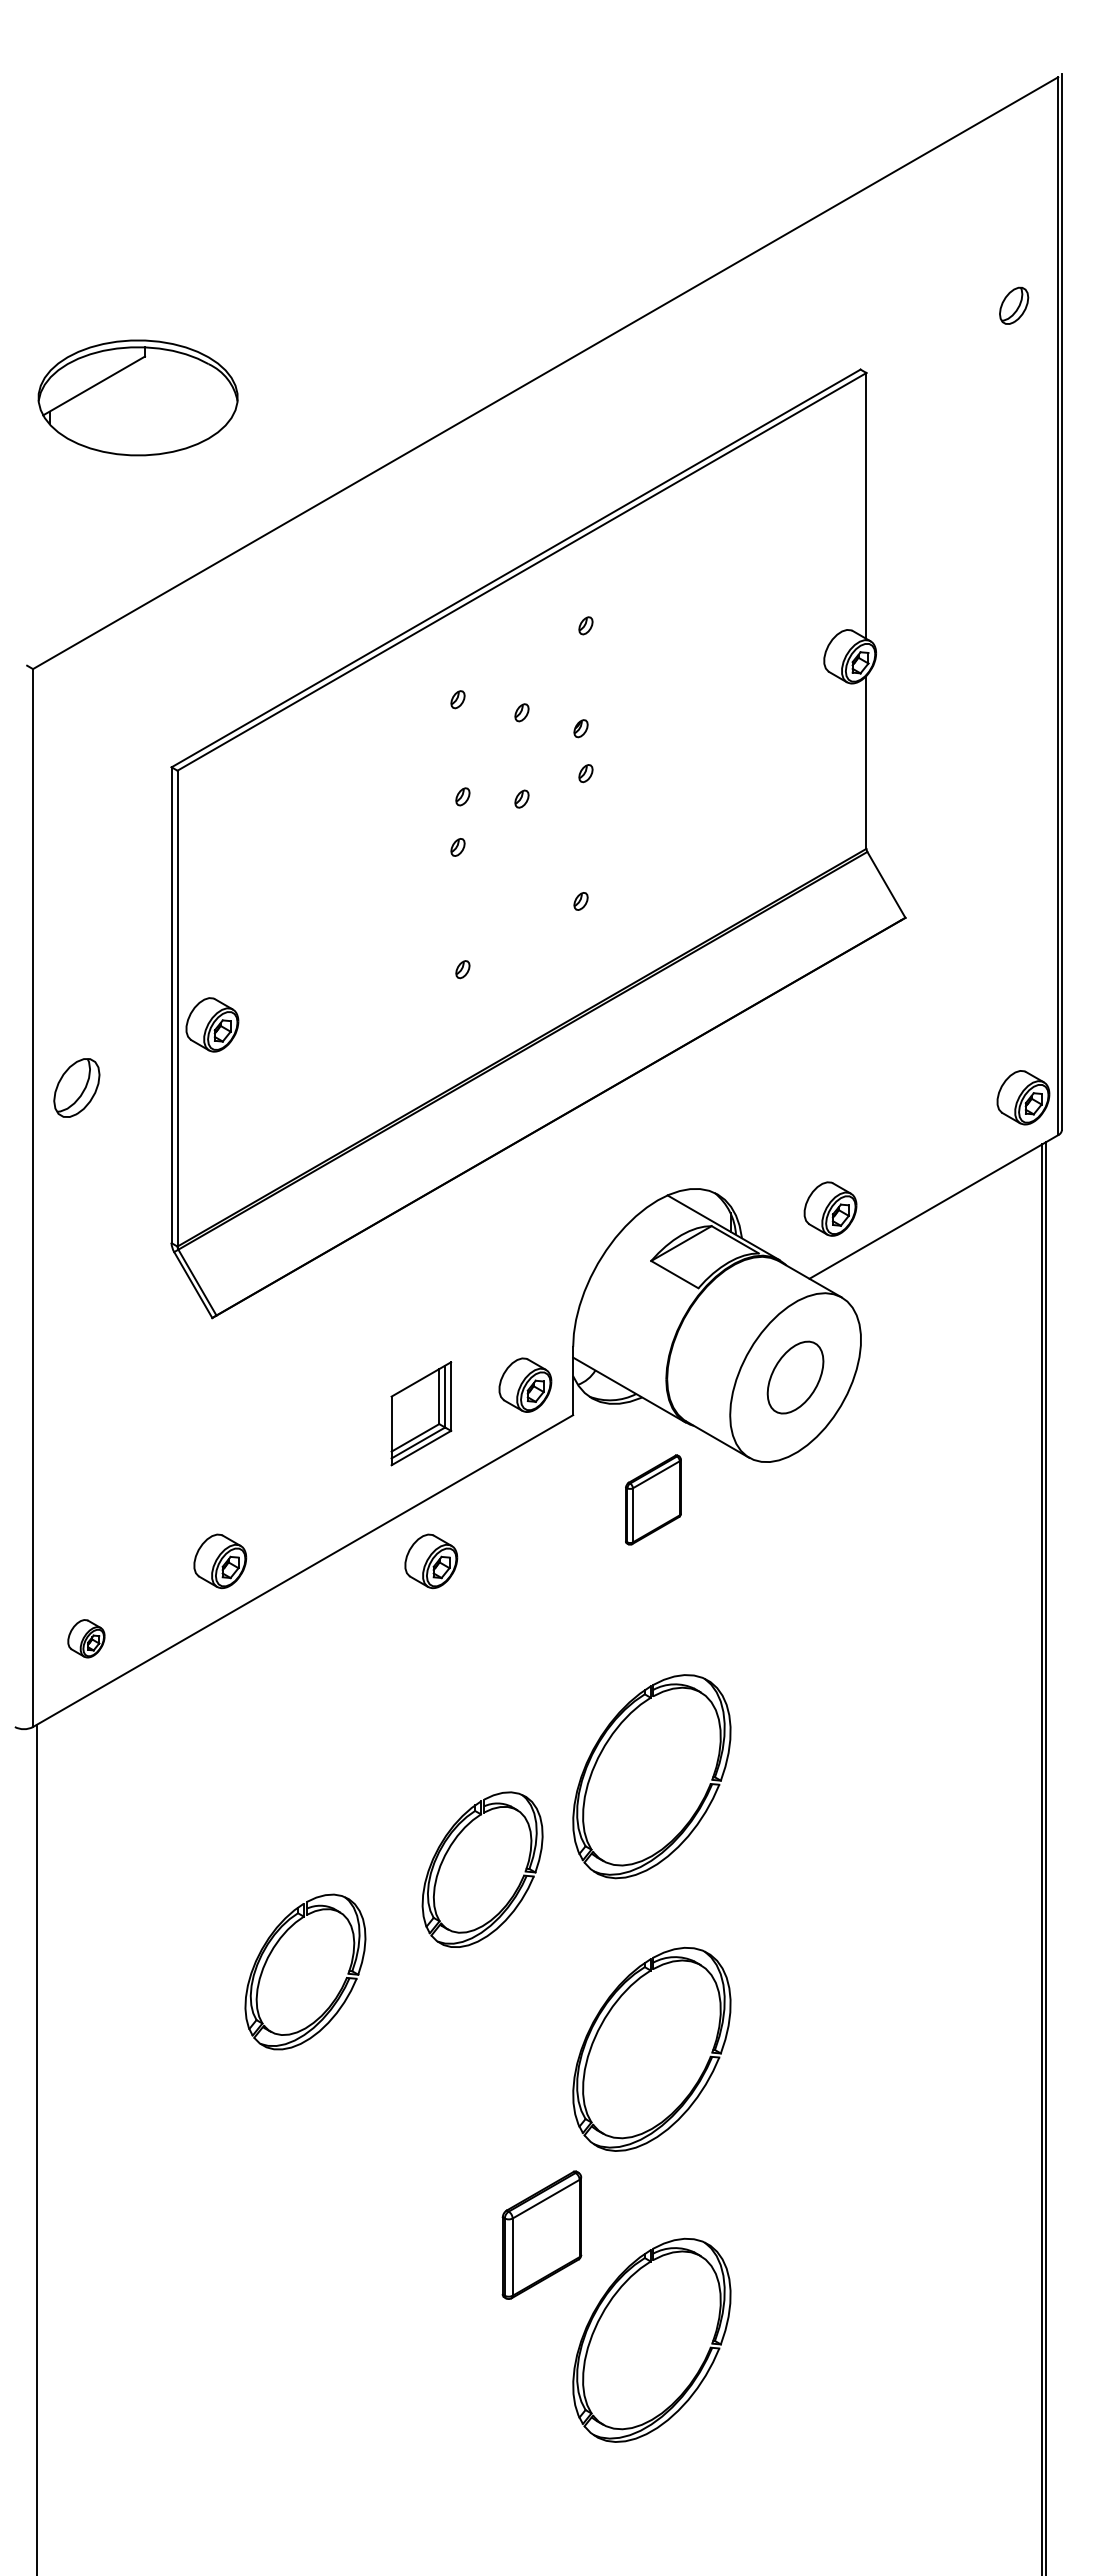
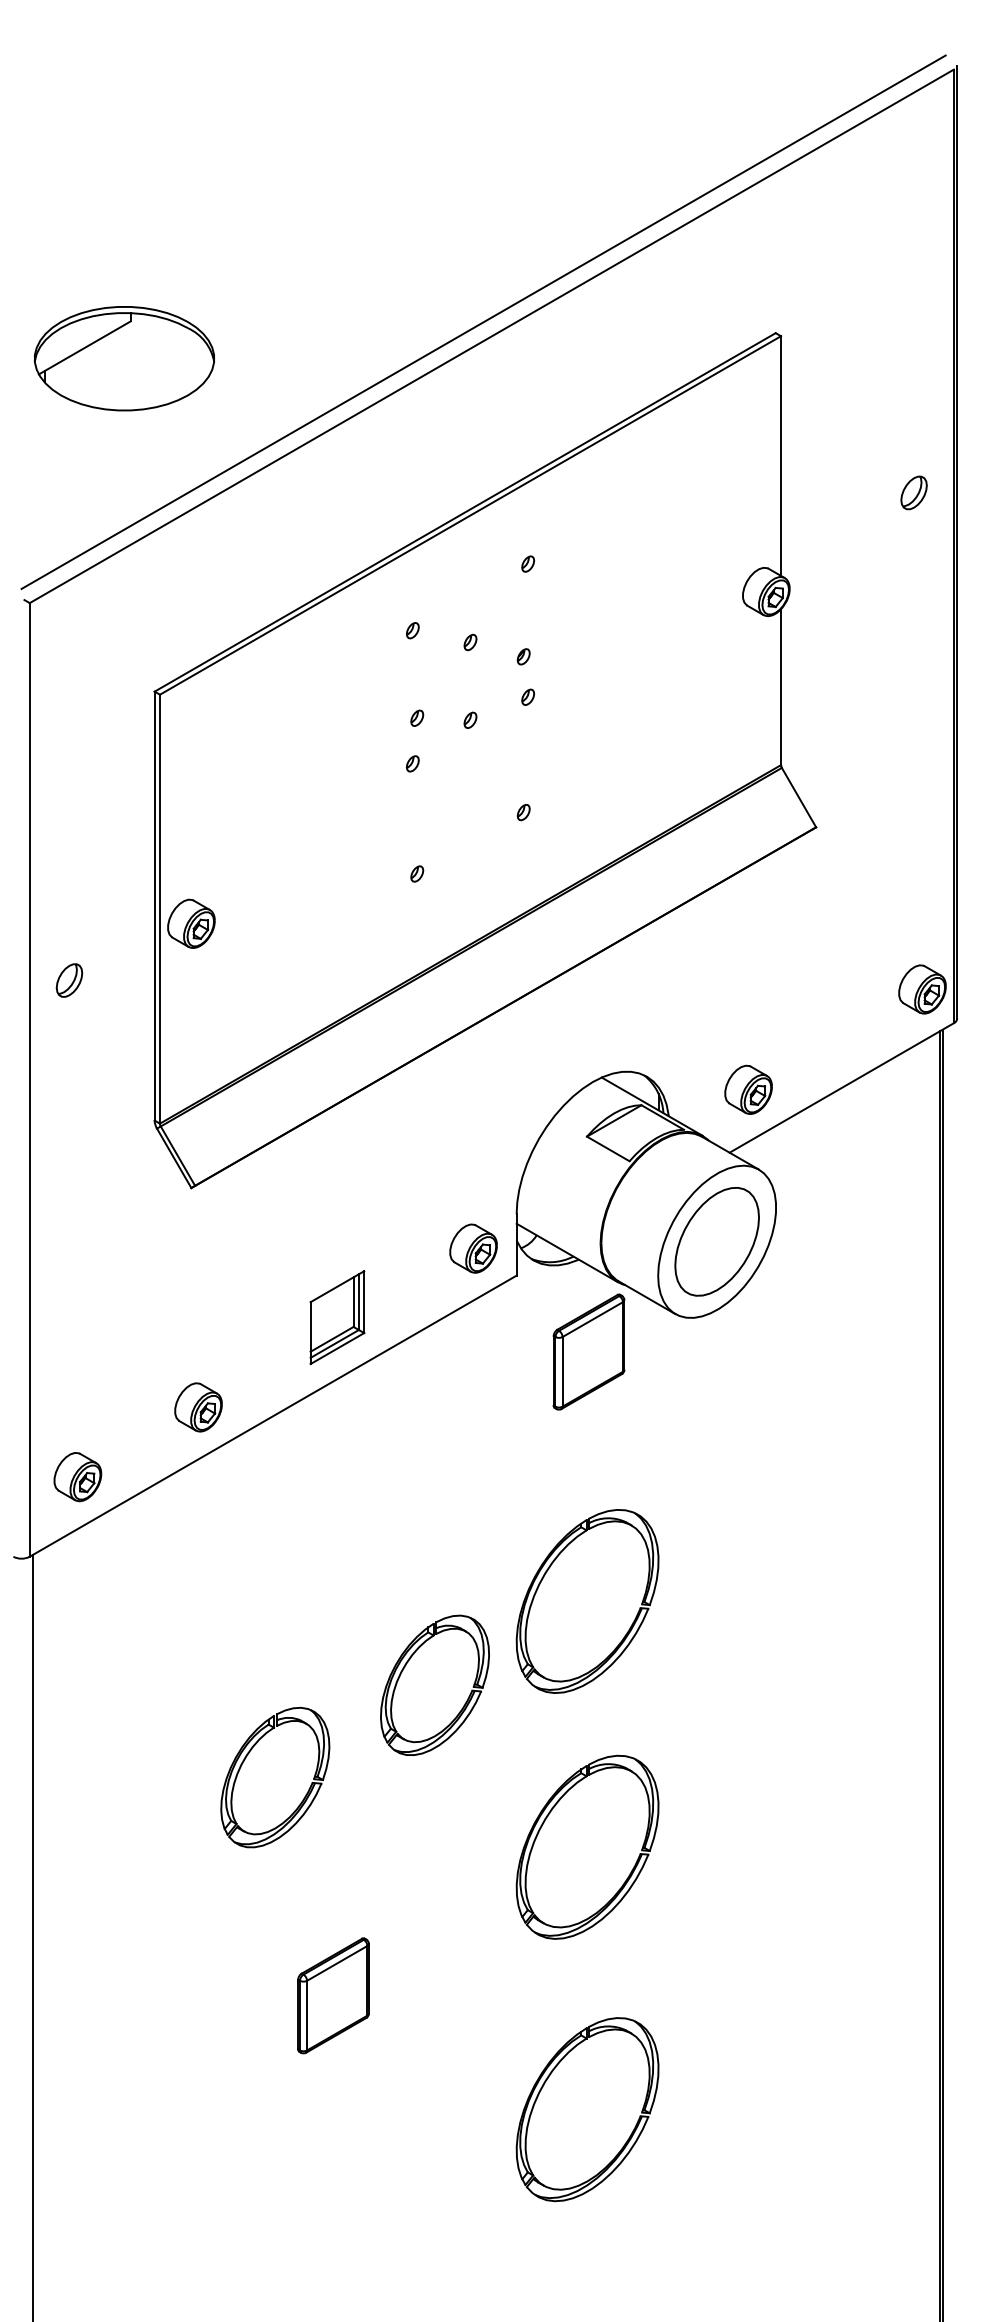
part: (1014, 305) -> (914, 492), moved
line: (536, 357) -> (483, 322), added
part: (77, 1087) -> (69, 980), size x0.62
part: (795, 1377) -> (717, 1241), size x1.67
part: (421, 1413) -> (337, 1317), moved
part: (653, 1499) -> (589, 1351), size x1.43
part: (431, 1561) -> (388, 1407), removed
part: (86, 1638) -> (77, 1476), size x1.43
part: (541, 2234) -> (333, 1995), moved

